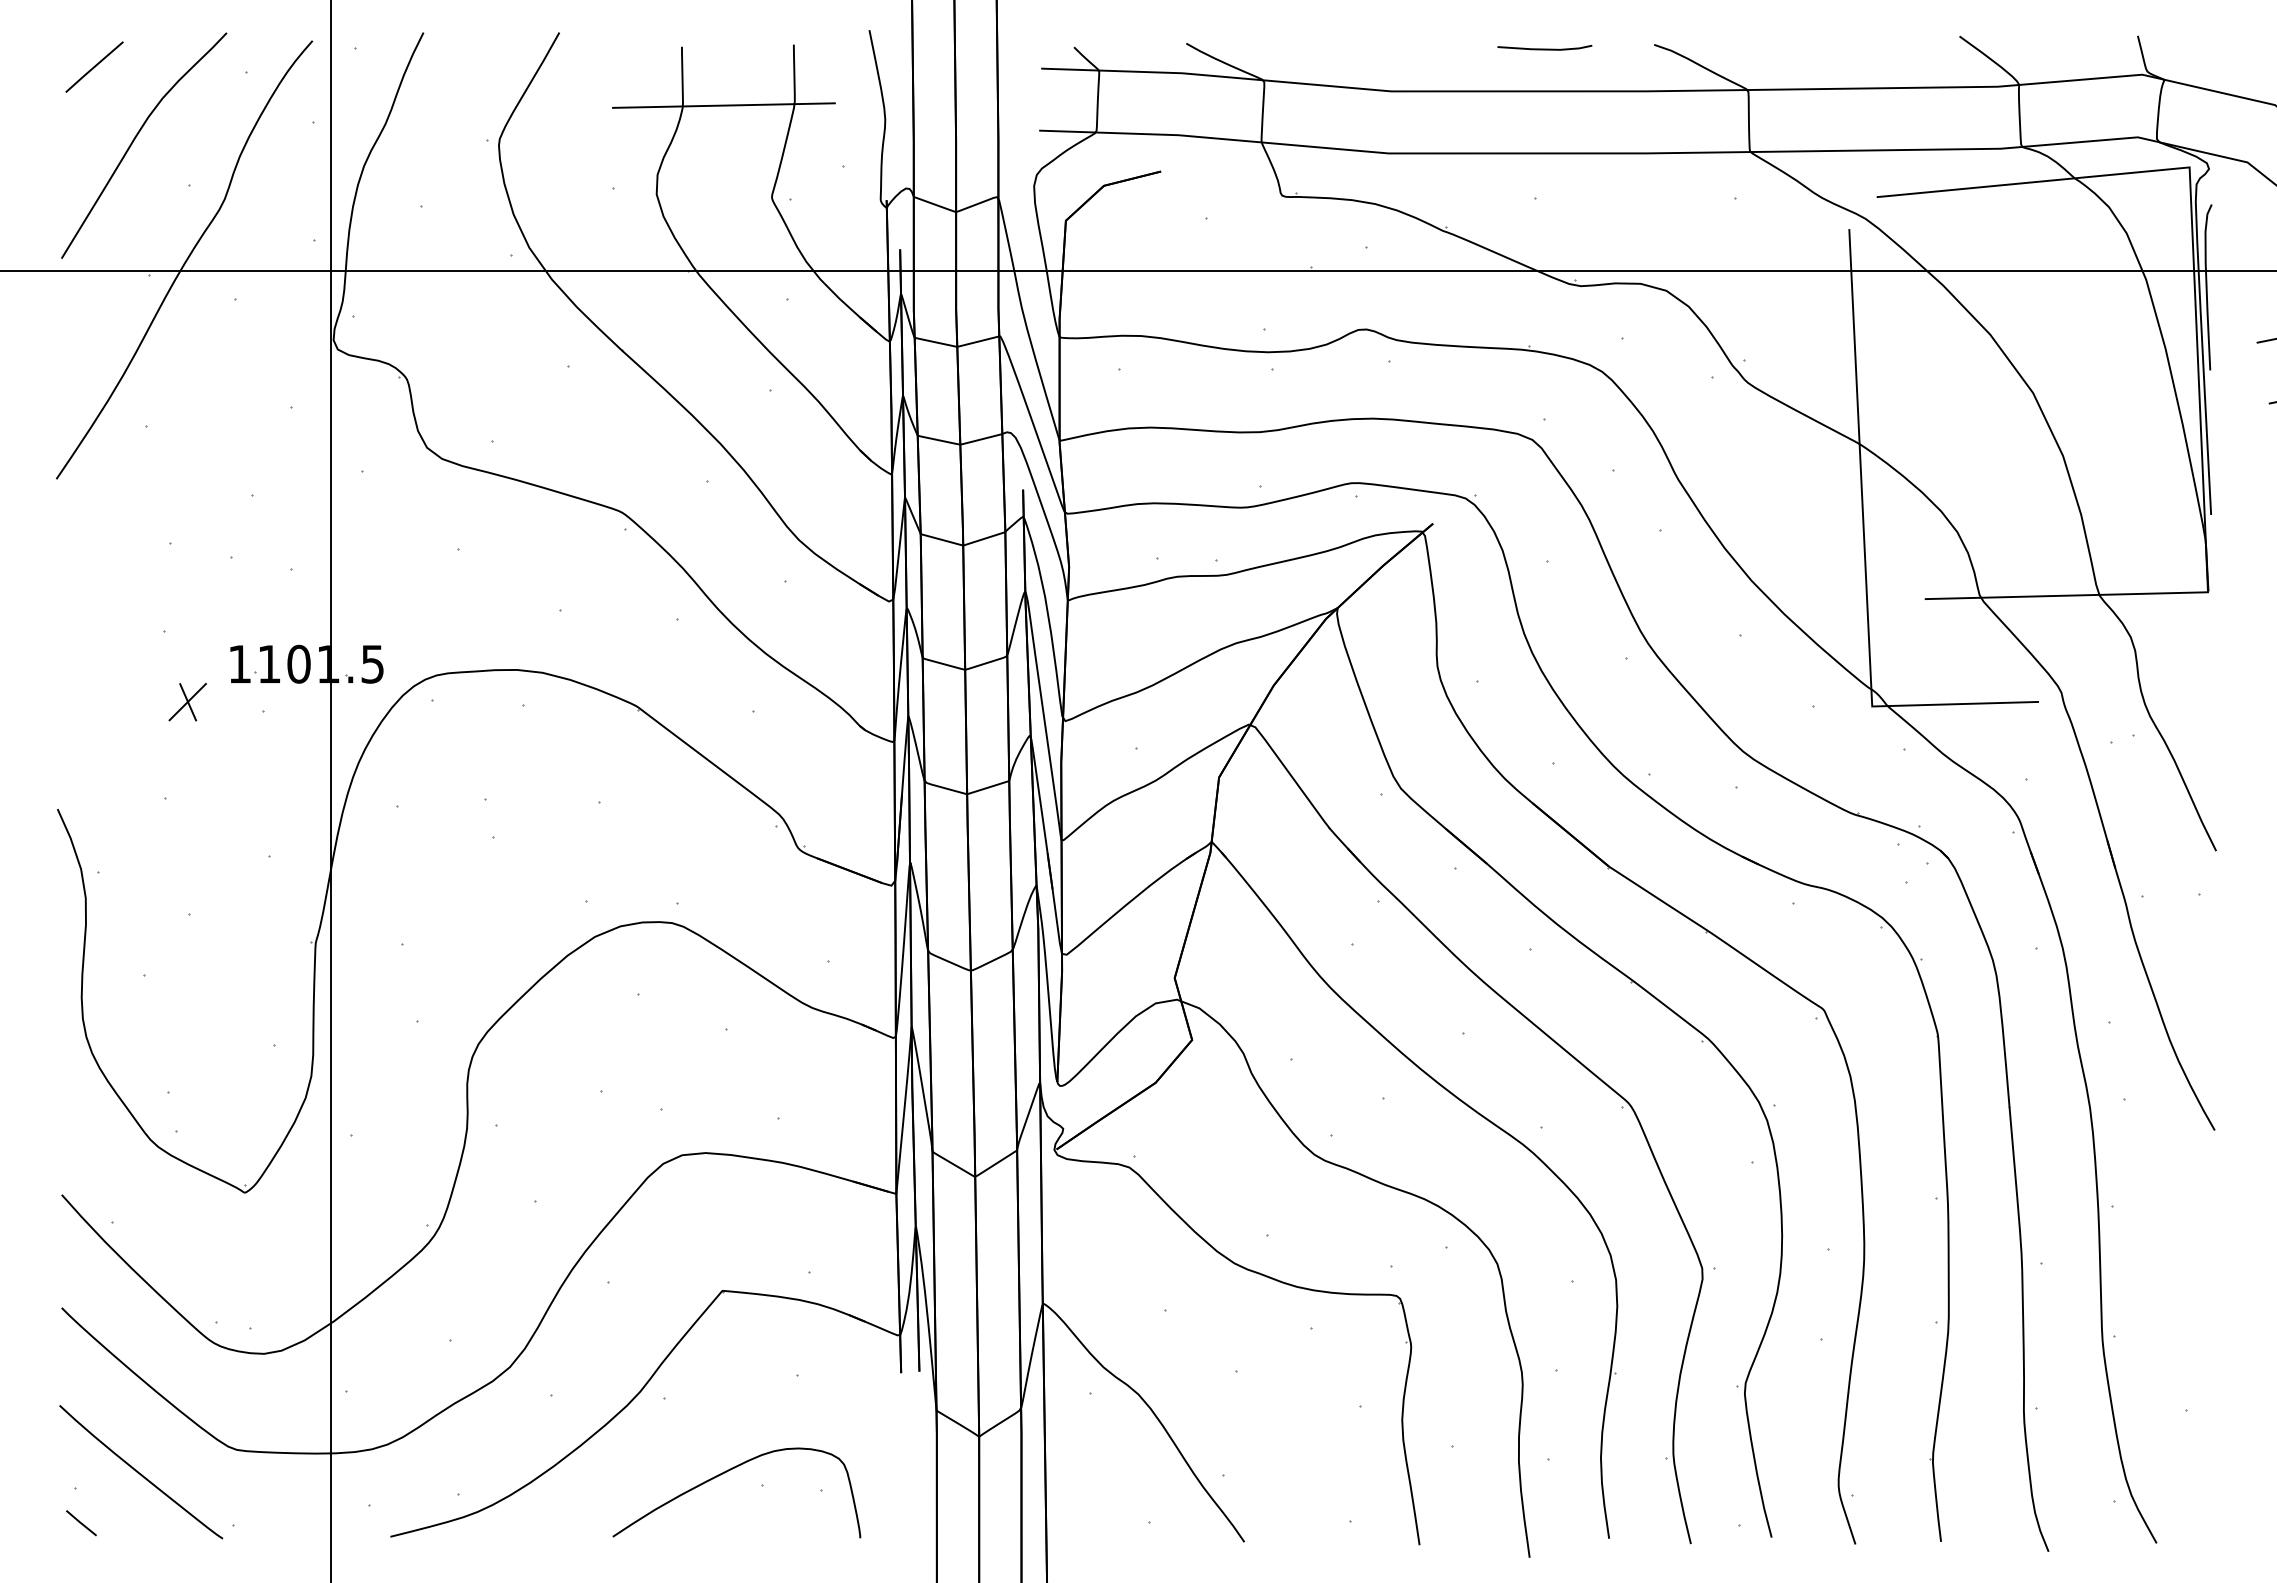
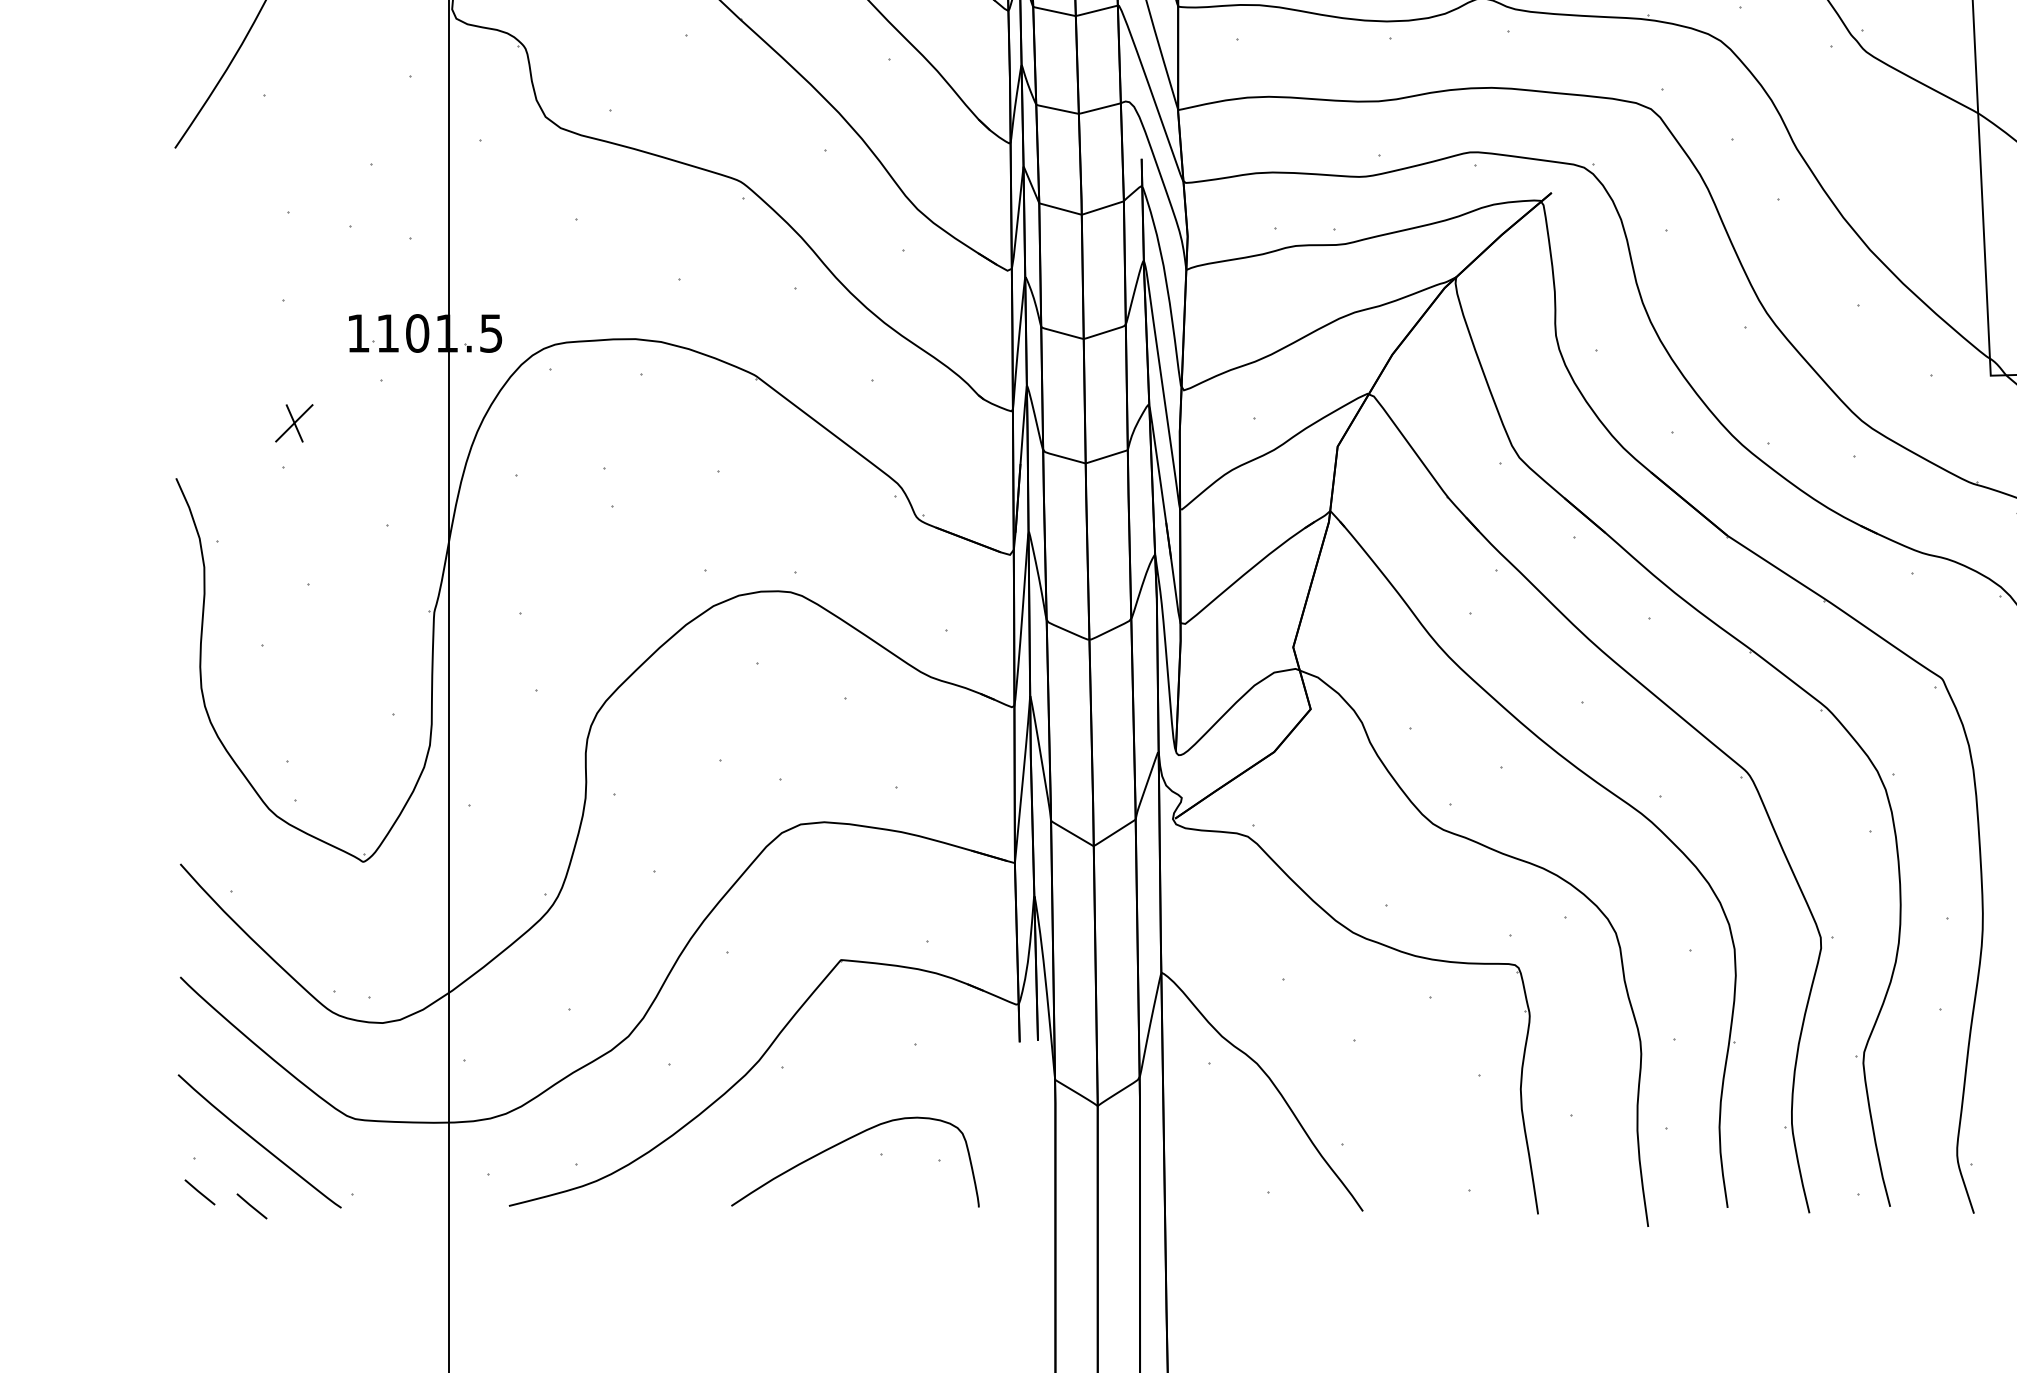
part: (187, 702) -> (294, 423), moved
line: (133, 1537) -> (252, 1206), added

